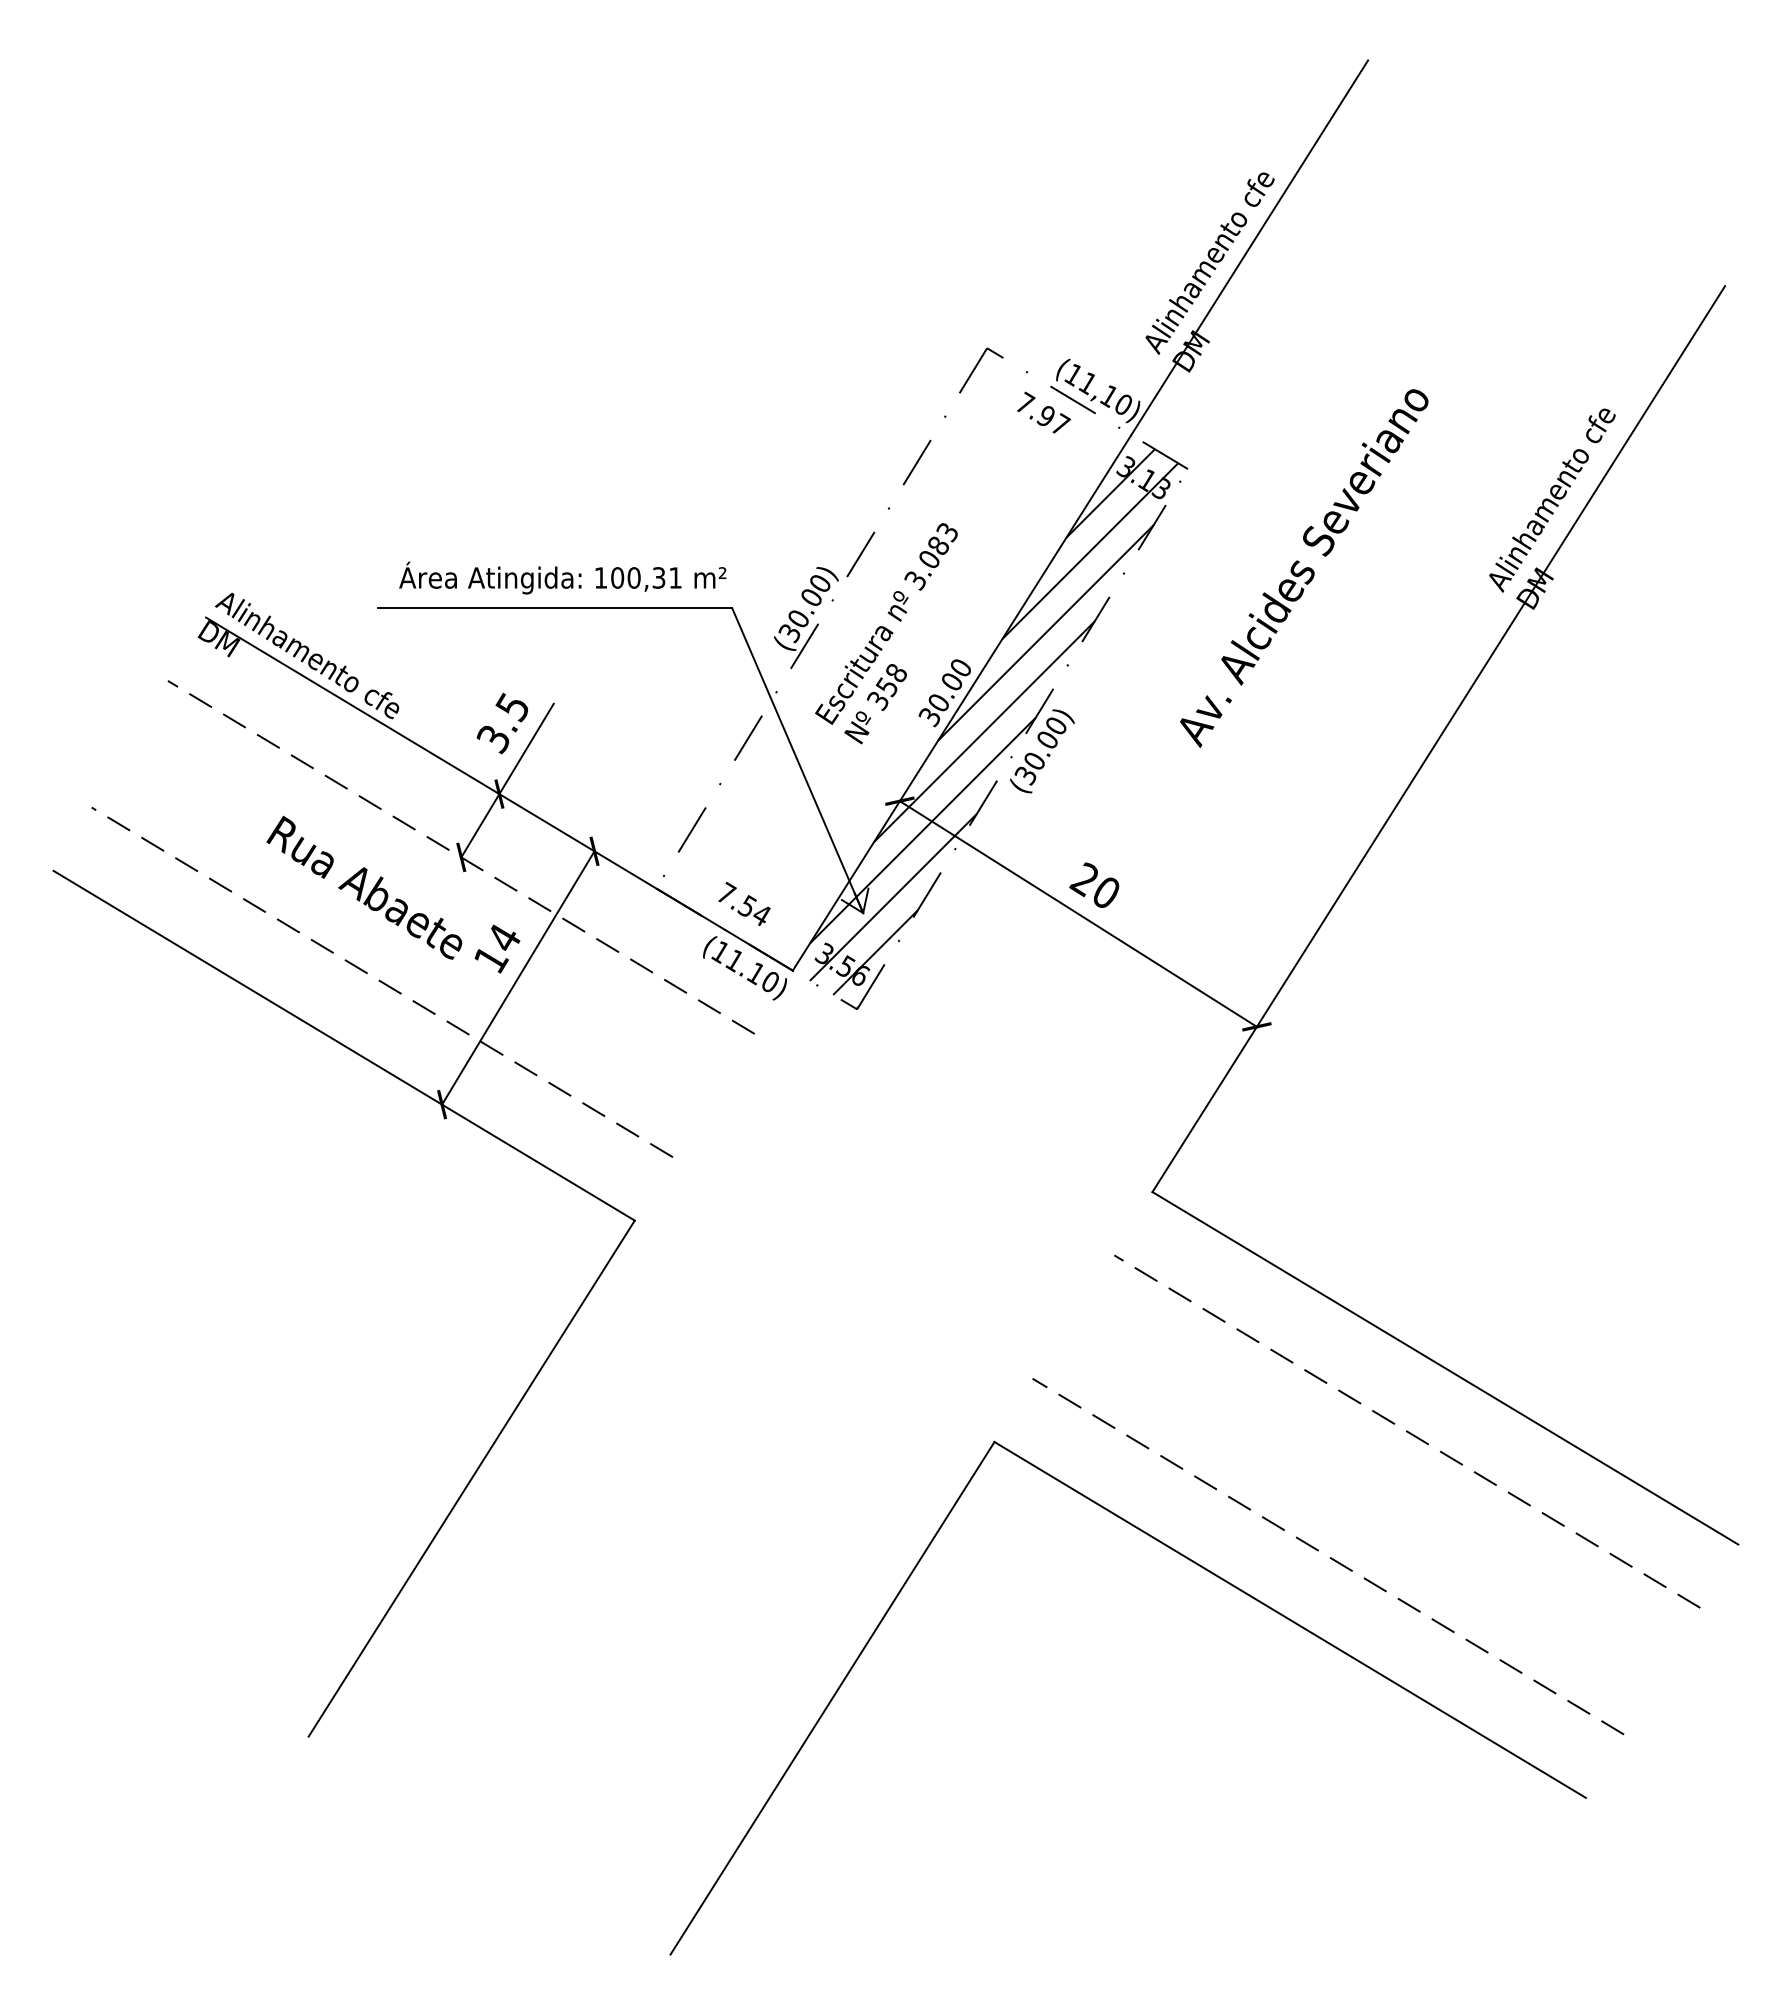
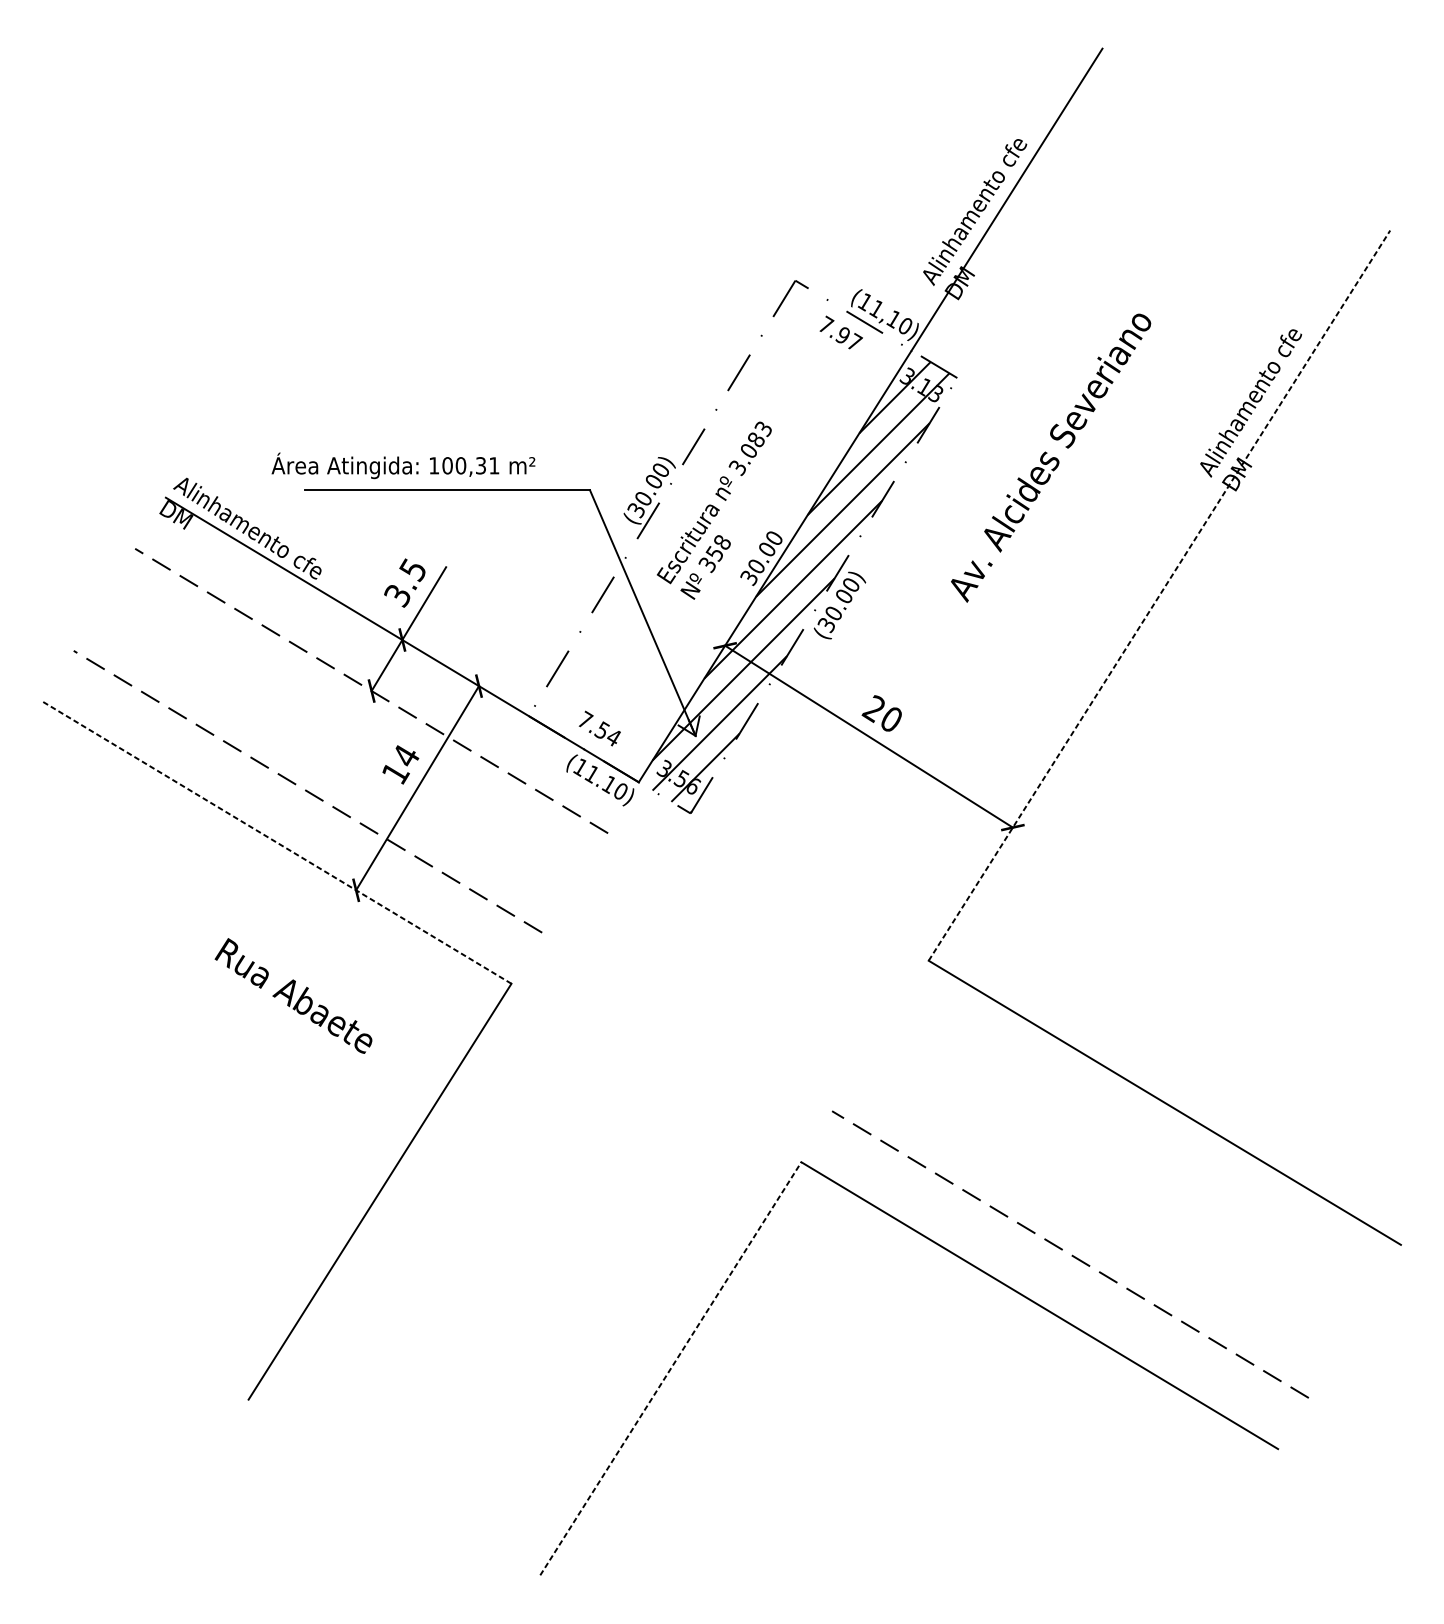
text: (562, 577) -> (403, 465), moved
line: (1438, 739) -> (1159, 595), solid -> dashed
text: (364, 887) -> (293, 995), moved
line: (343, 1045) -> (276, 842), solid -> dashed
line: (1407, 1431) -> (1134, 1153), removed
line: (832, 1697) -> (670, 1368), solid -> dashed

